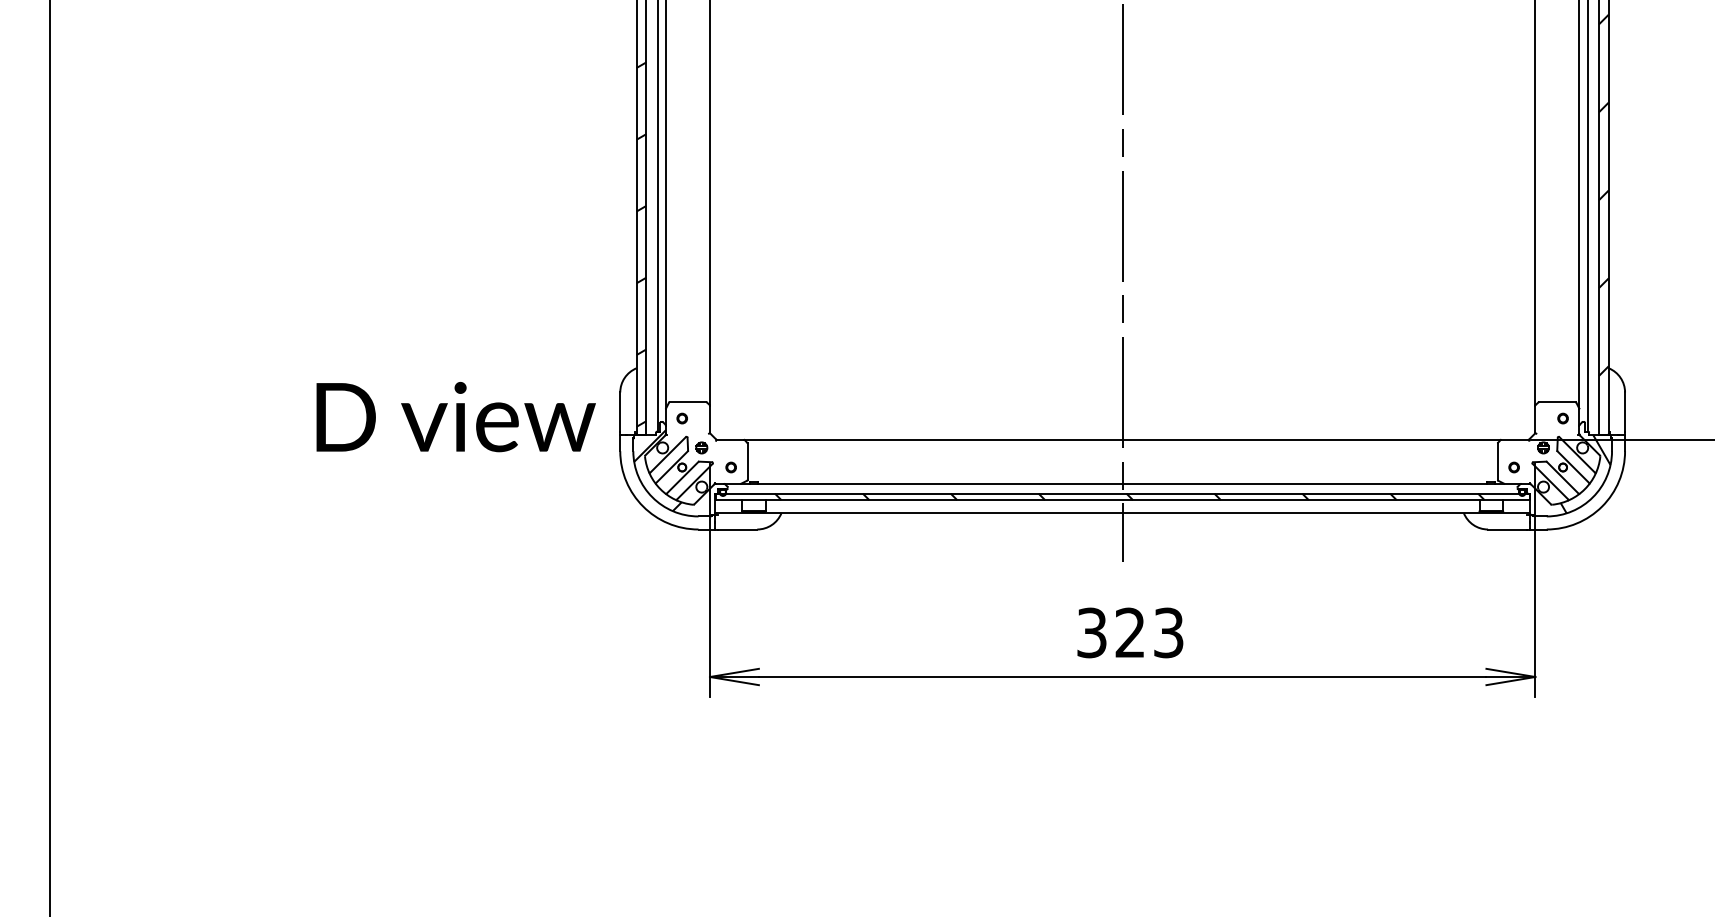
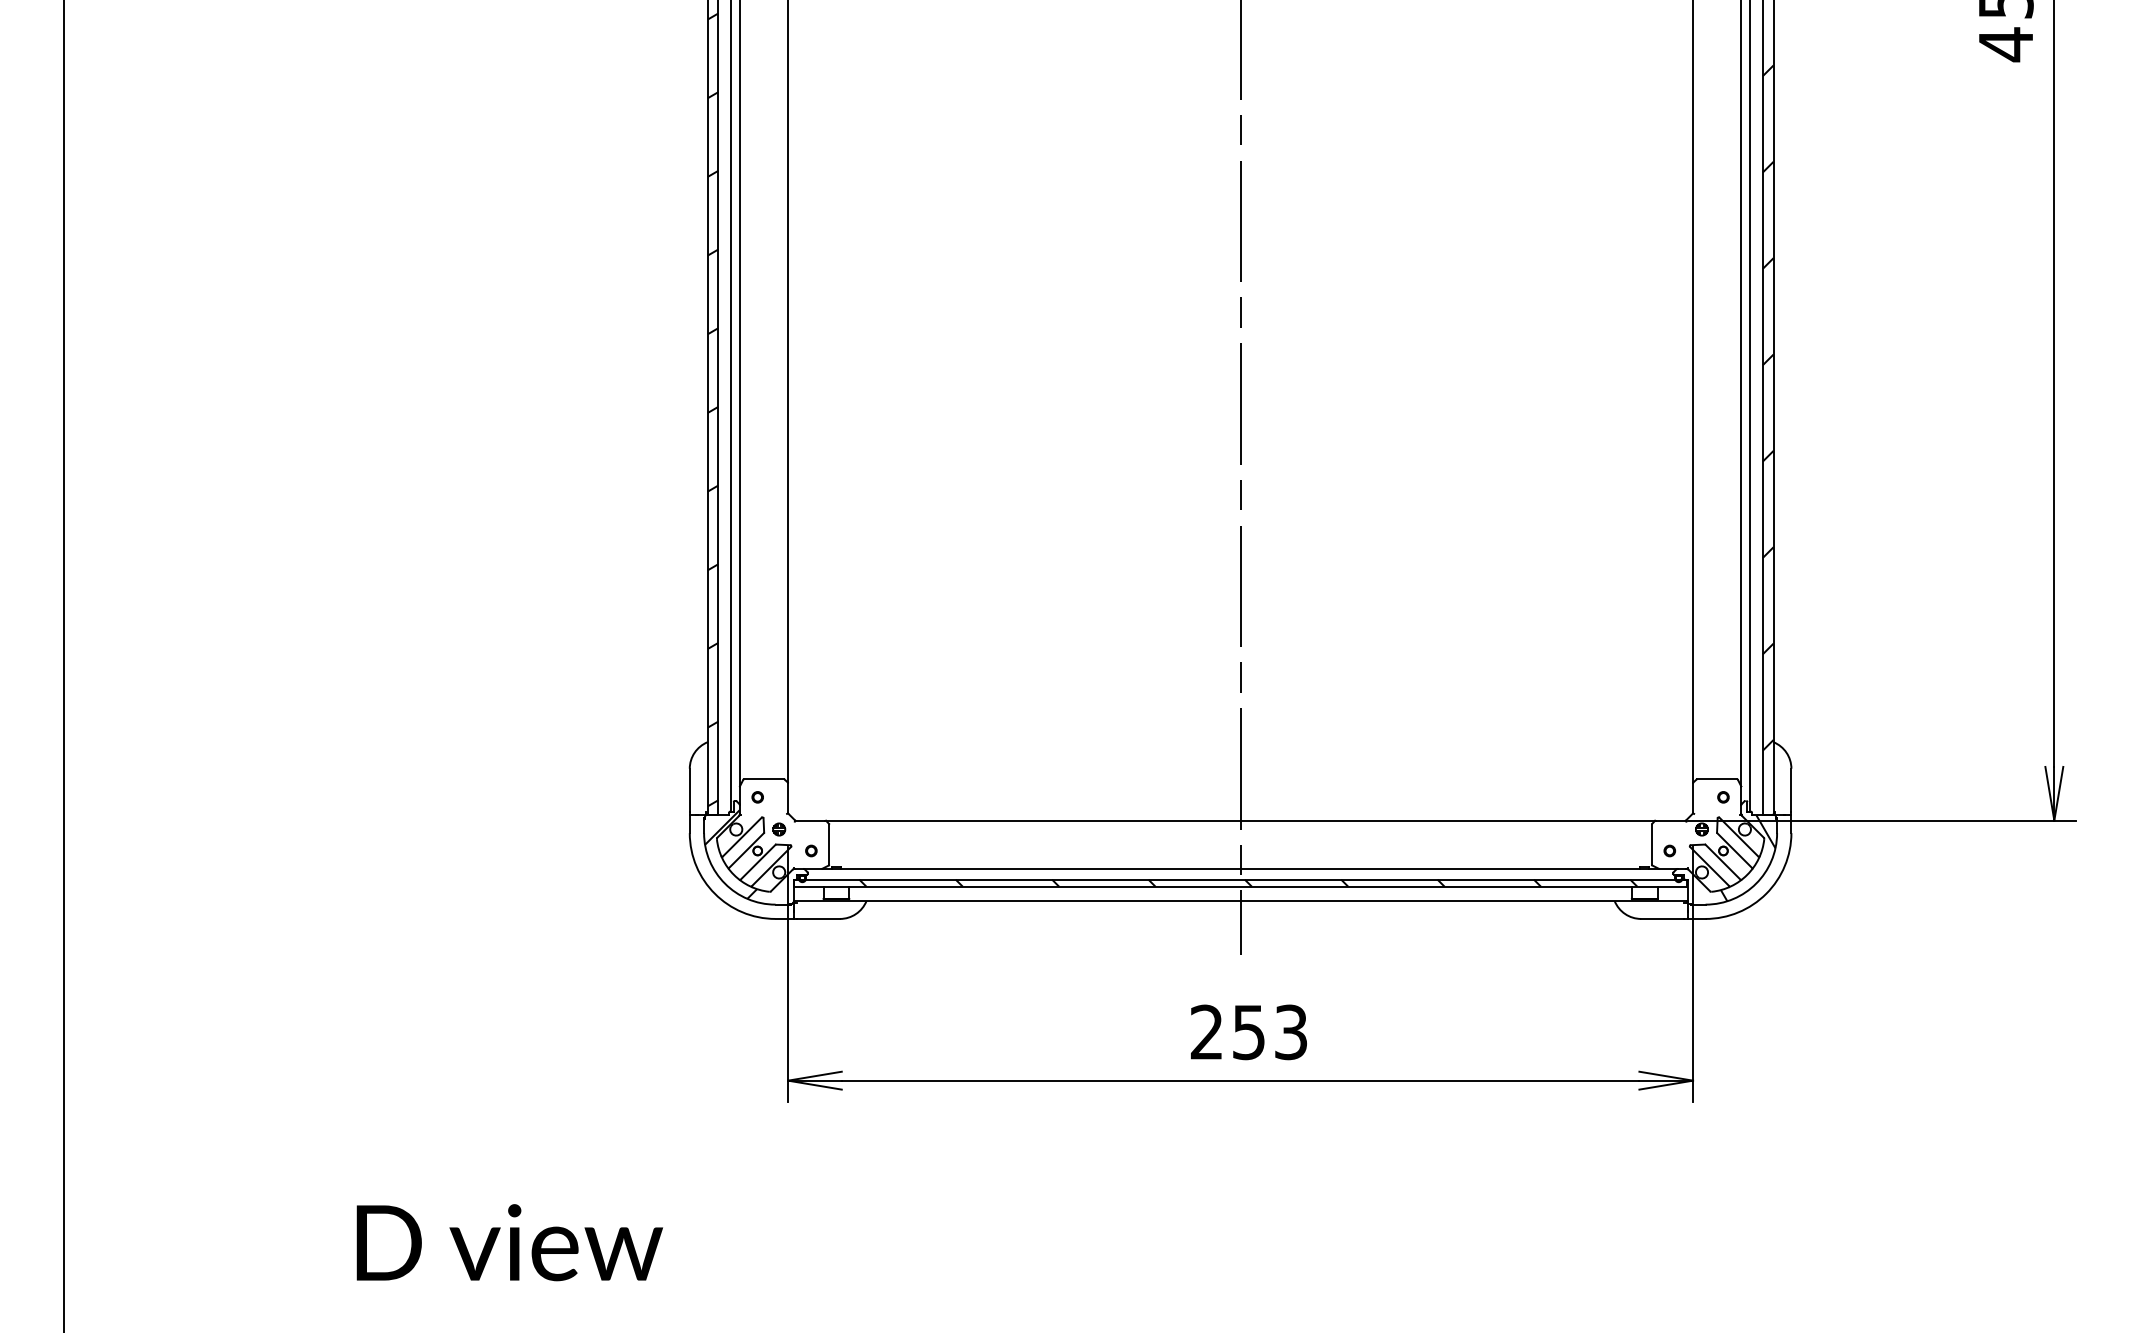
text: (455, 416) -> (509, 1242), moved
text: (1110, 633) -> (1227, 1032), 323 -> 253

